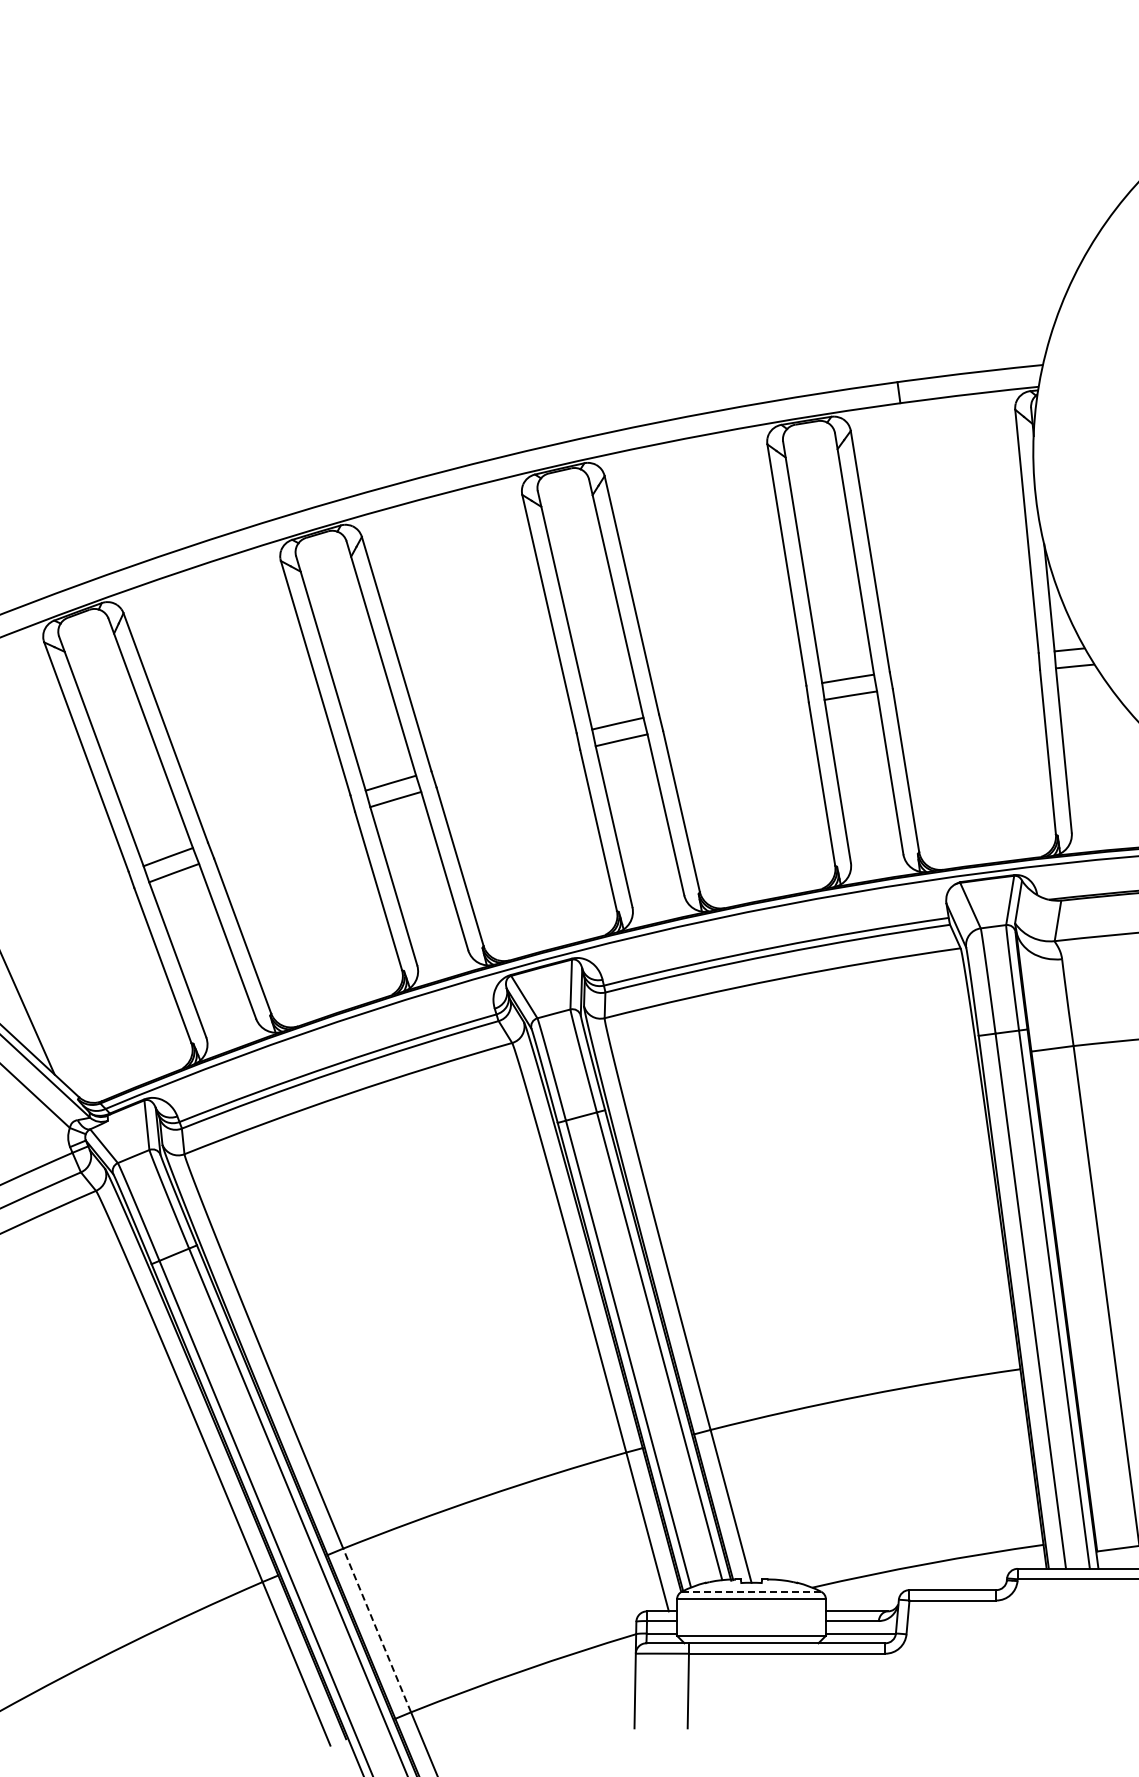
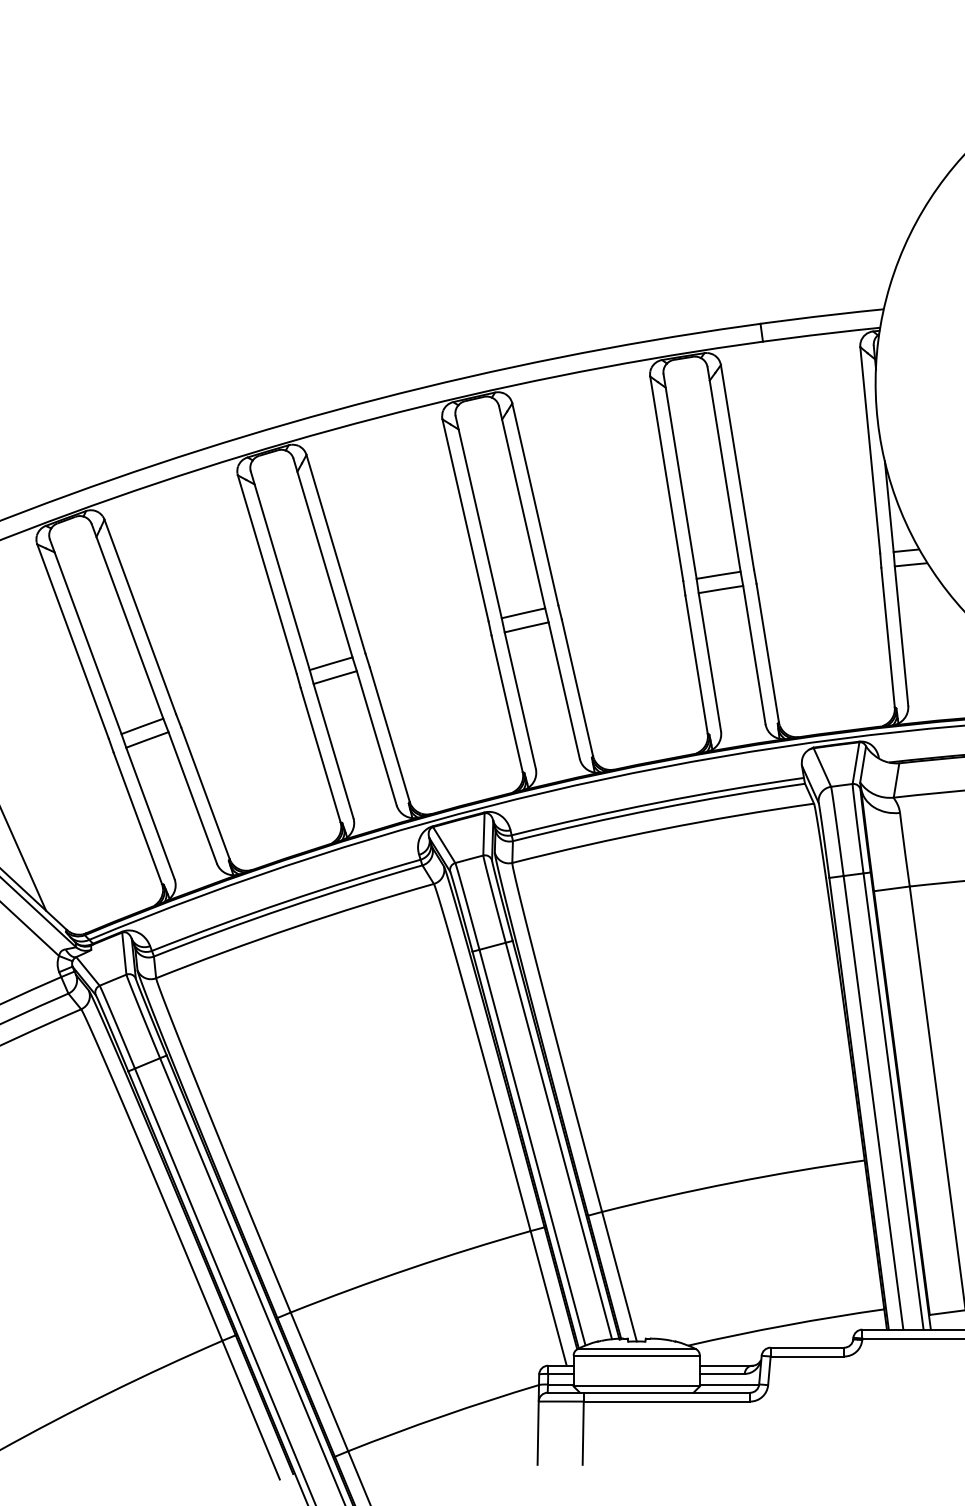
line: (751, 1591) -> (636, 1348), dashed -> solid
line: (377, 1630) -> (319, 1381), dashed -> solid

